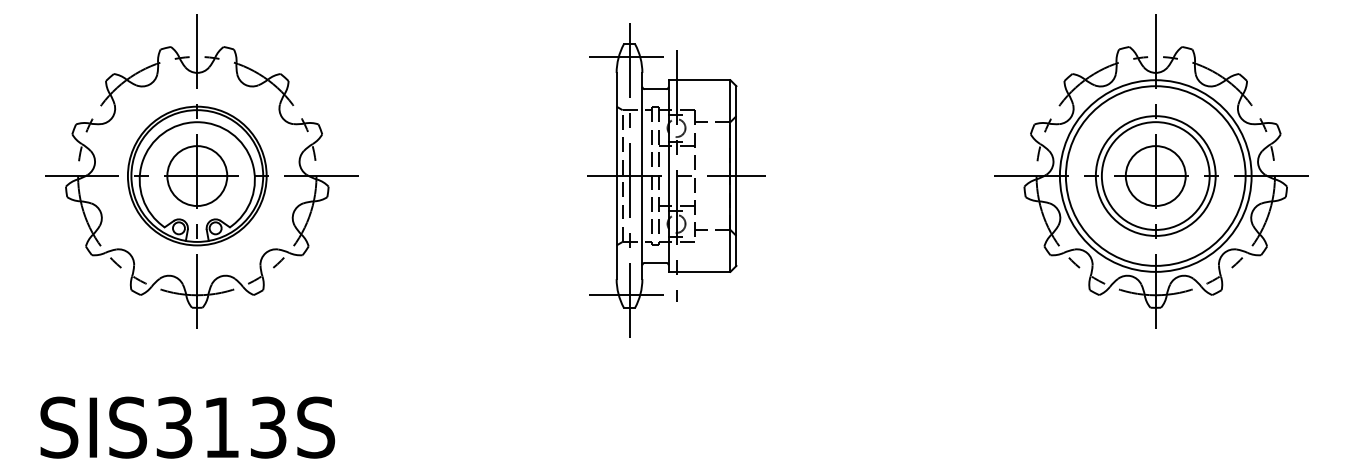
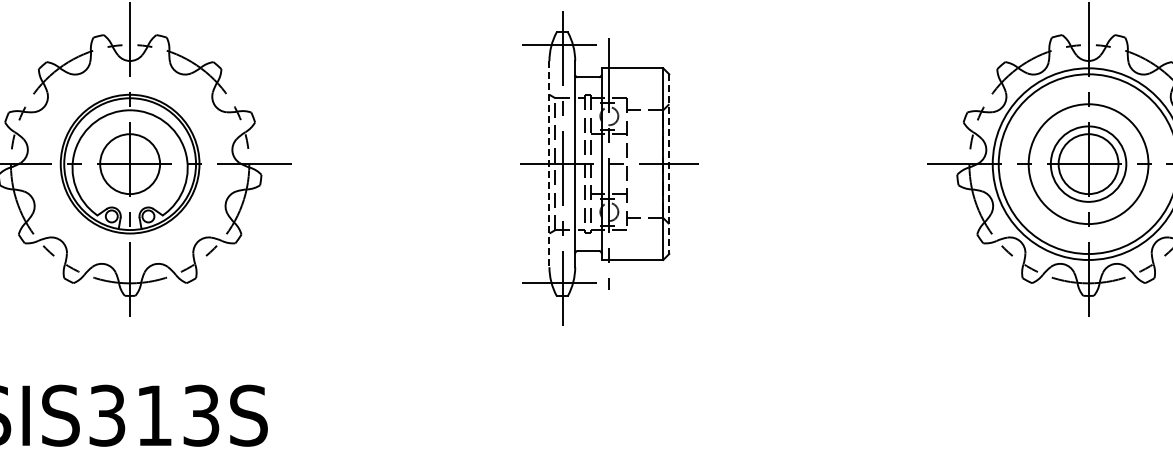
circle: (1155, 175) -> (1088, 163), size x0.7
line: (616, 176) -> (549, 164), solid -> dashed
line: (736, 176) -> (669, 164), solid -> dashed

